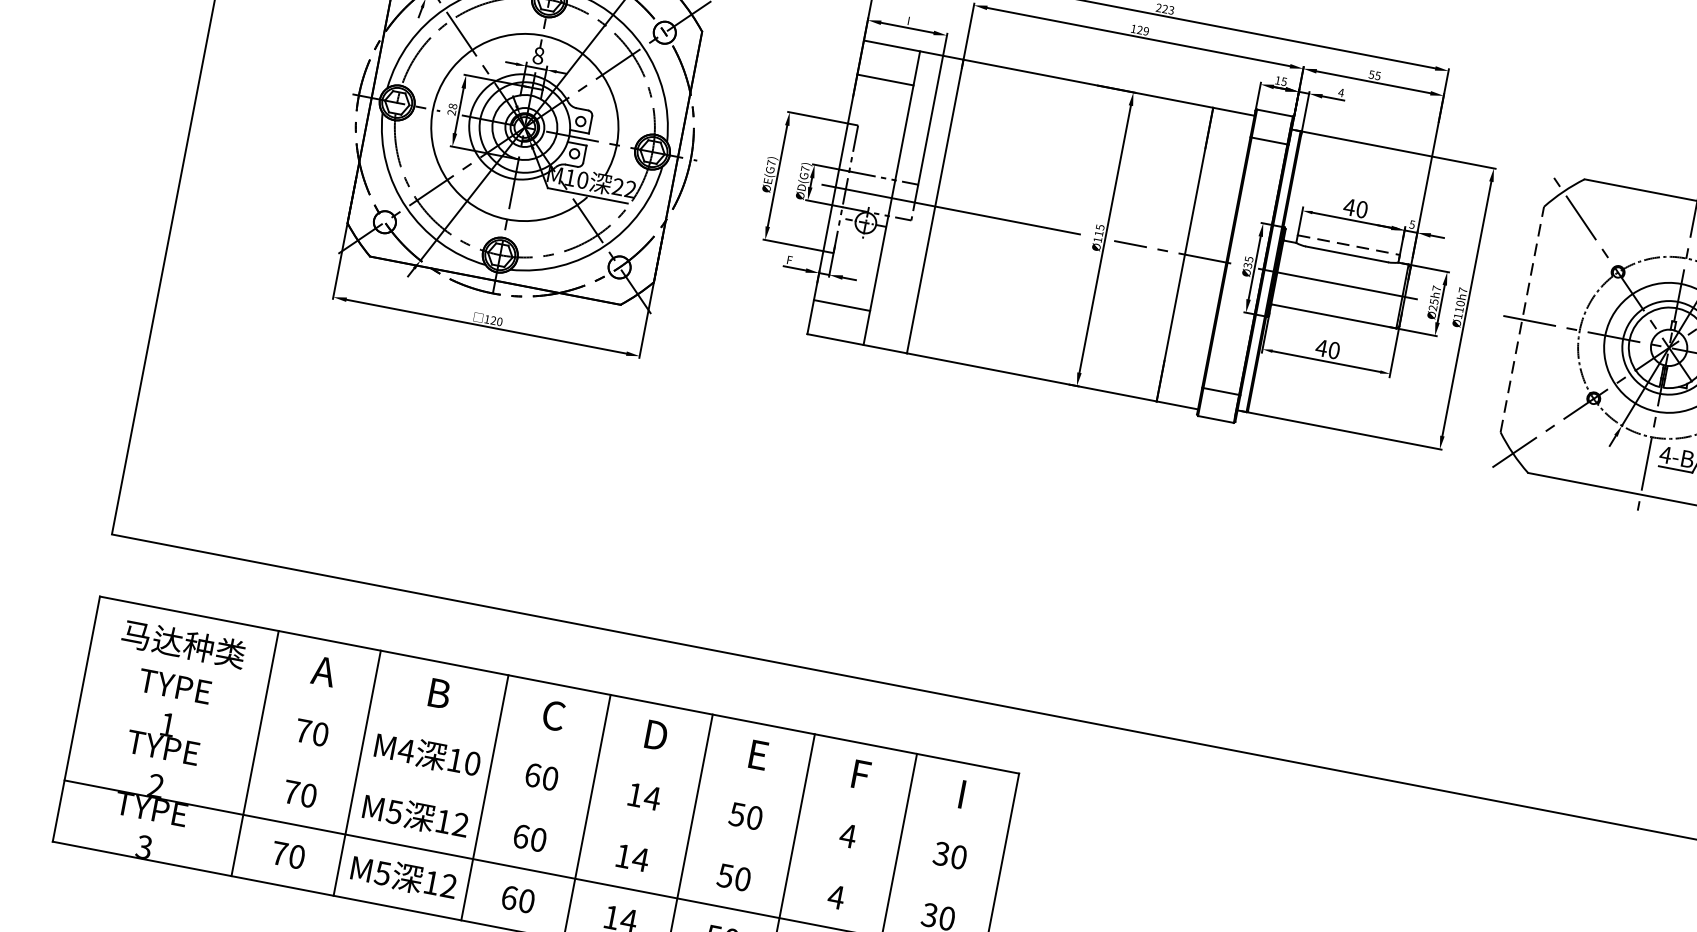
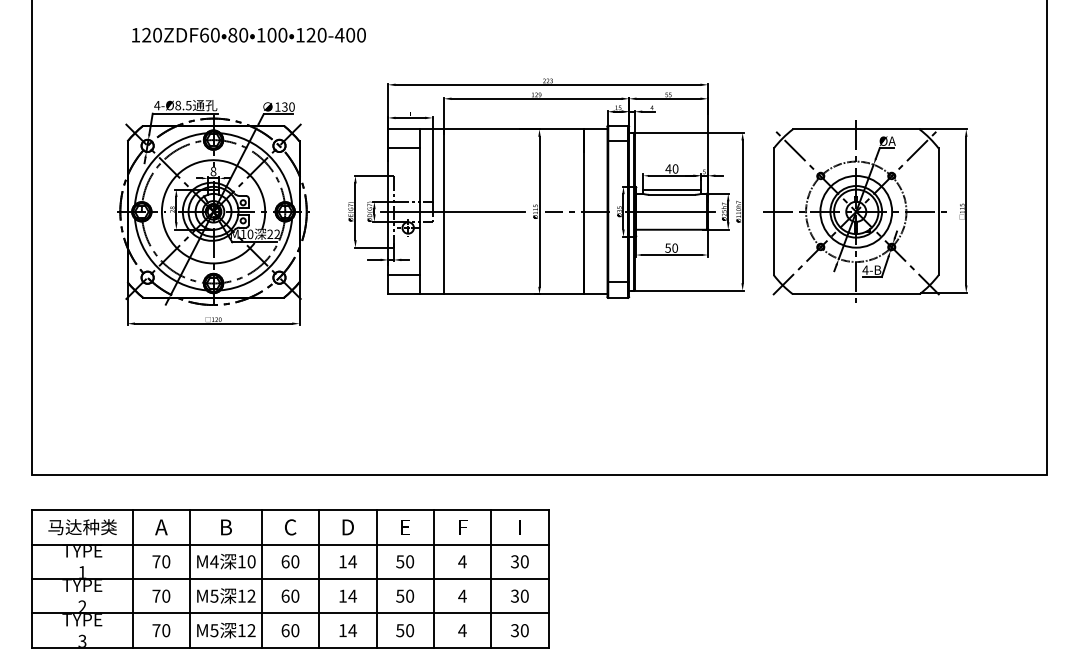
line: (1349, 245) -> (672, 189), dashed -> solid
line: (1521, 318) -> (773, 211), dashed -> solid
text: (1322, 346) -> (668, 247), 40 -> 50
line: (547, 746) -> (290, 544), added
line: (535, 808) -> (290, 579), added

